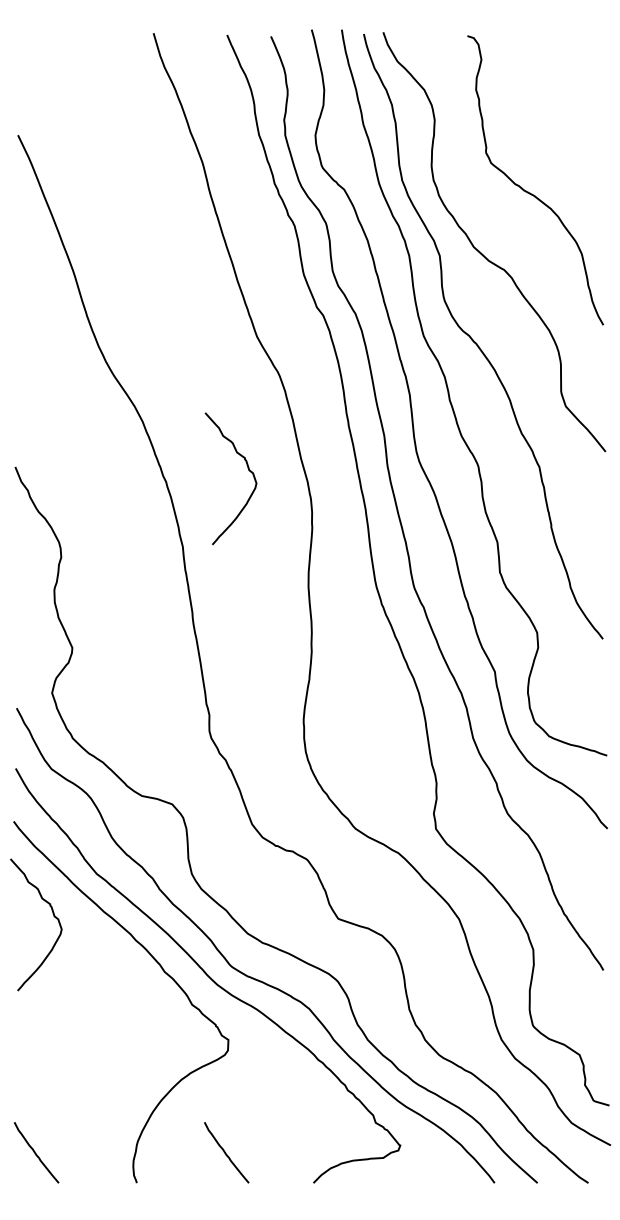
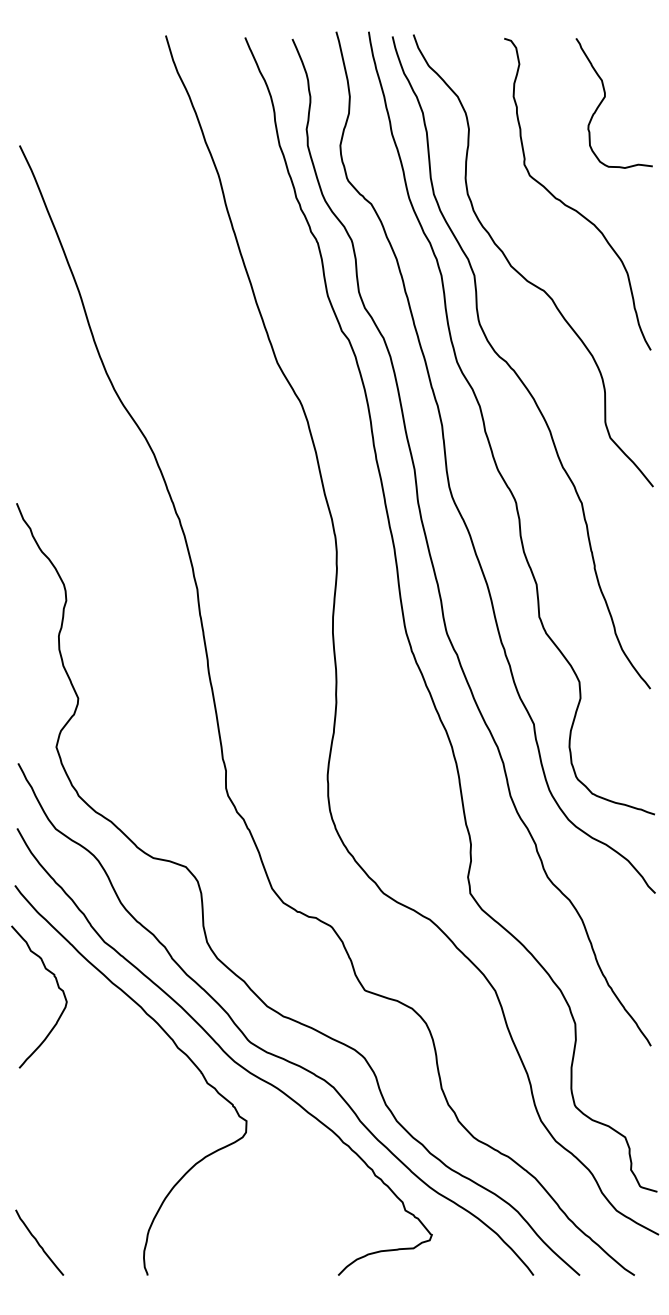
curve: (560, 92) -> (604, 99), added
curve: (247, 469) -> (267, 505), removed
curve: (225, 1152) -> (243, 1242), removed

